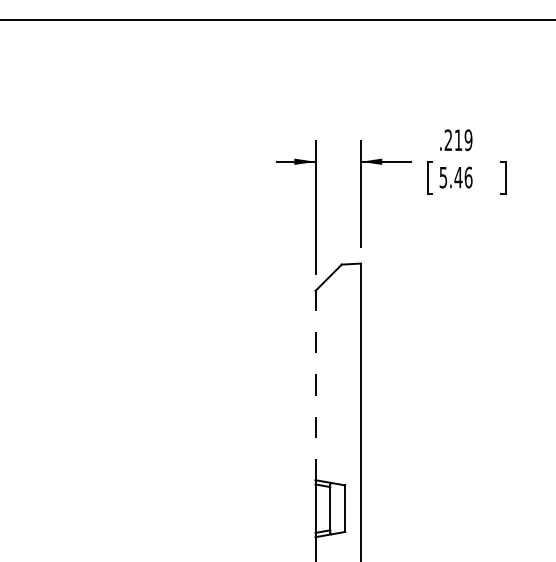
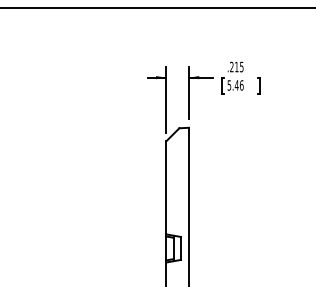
text: (467, 139) -> (241, 66), .219 -> .215
line: (315, 384) -> (166, 187), dashed -> solid

